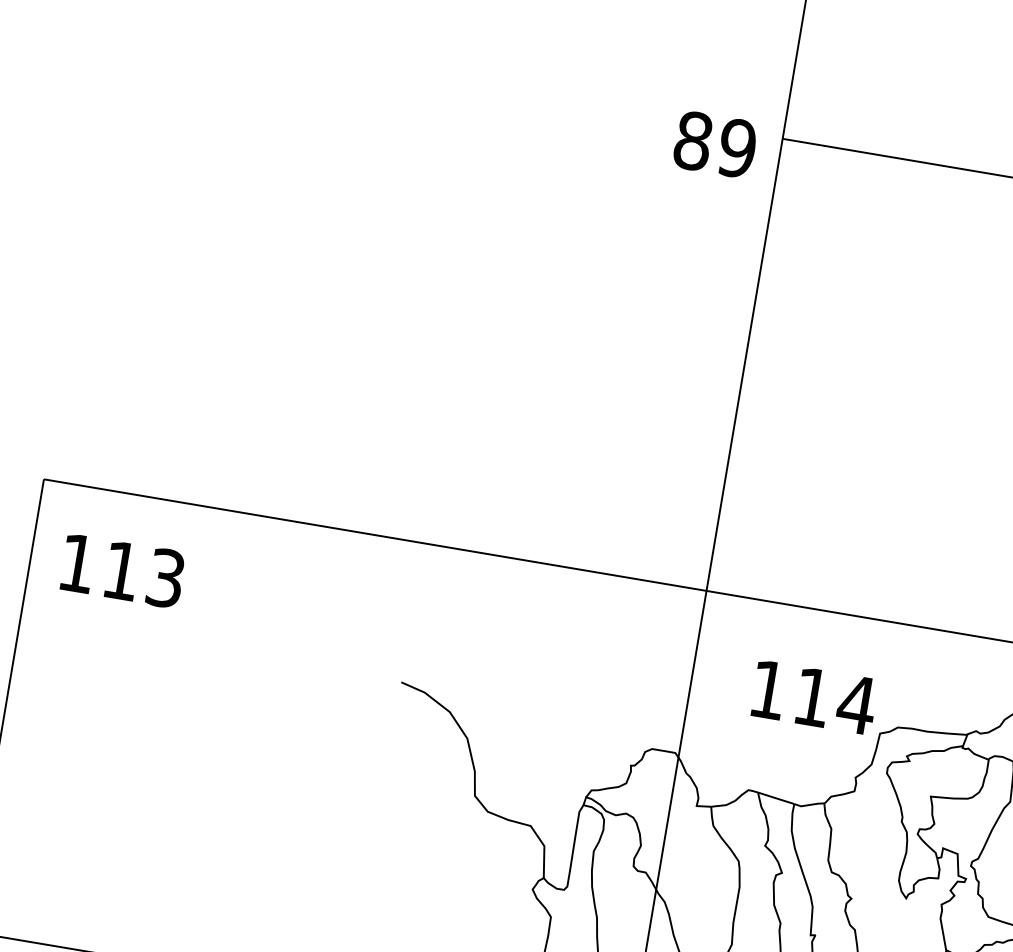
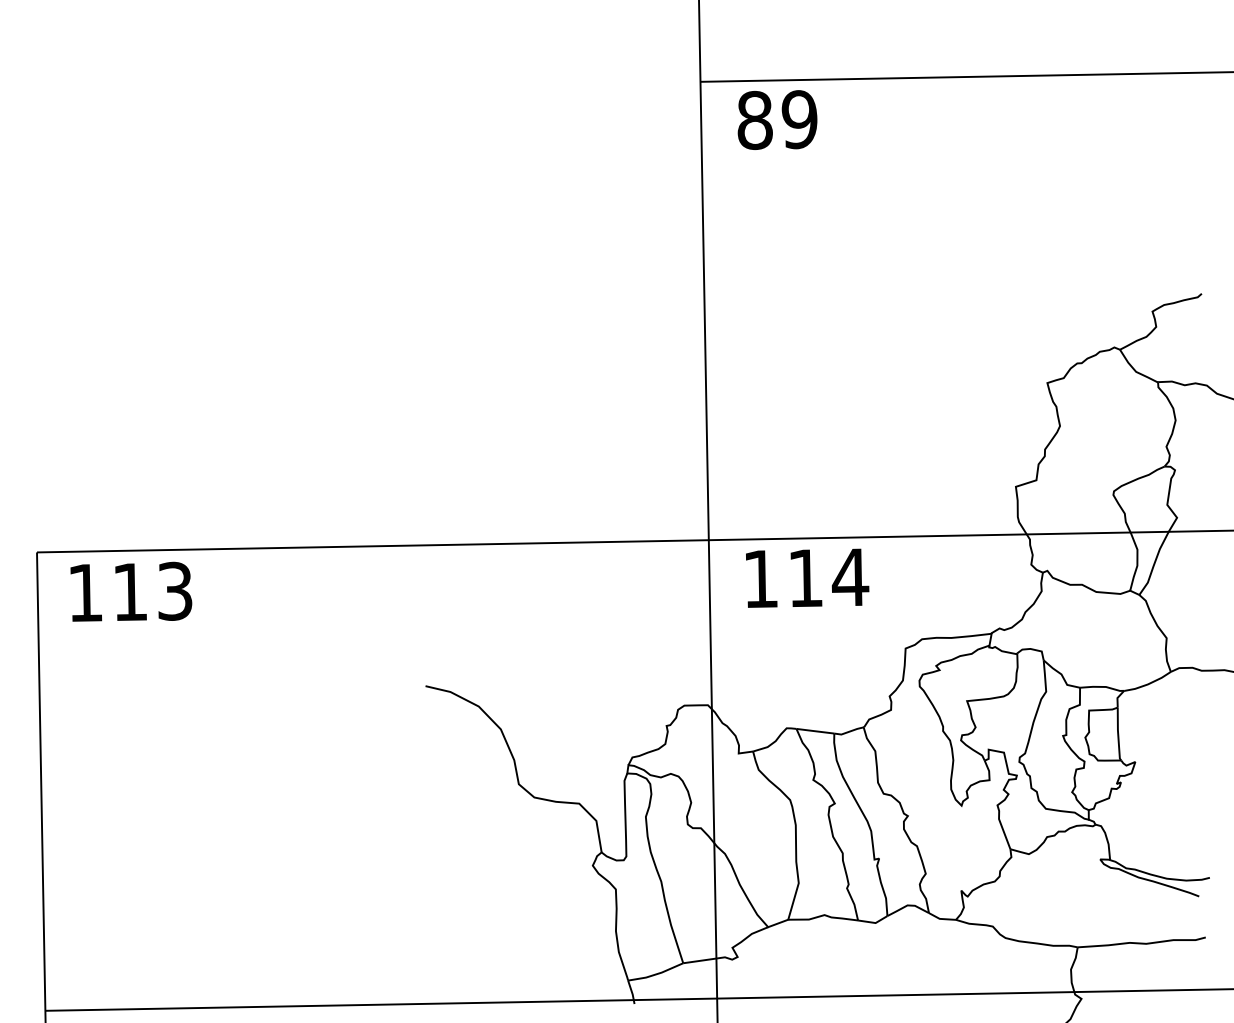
text: (715, 144) -> (777, 119), moved
text: (123, 570) -> (131, 591), moved
text: (814, 696) -> (807, 577), moved

